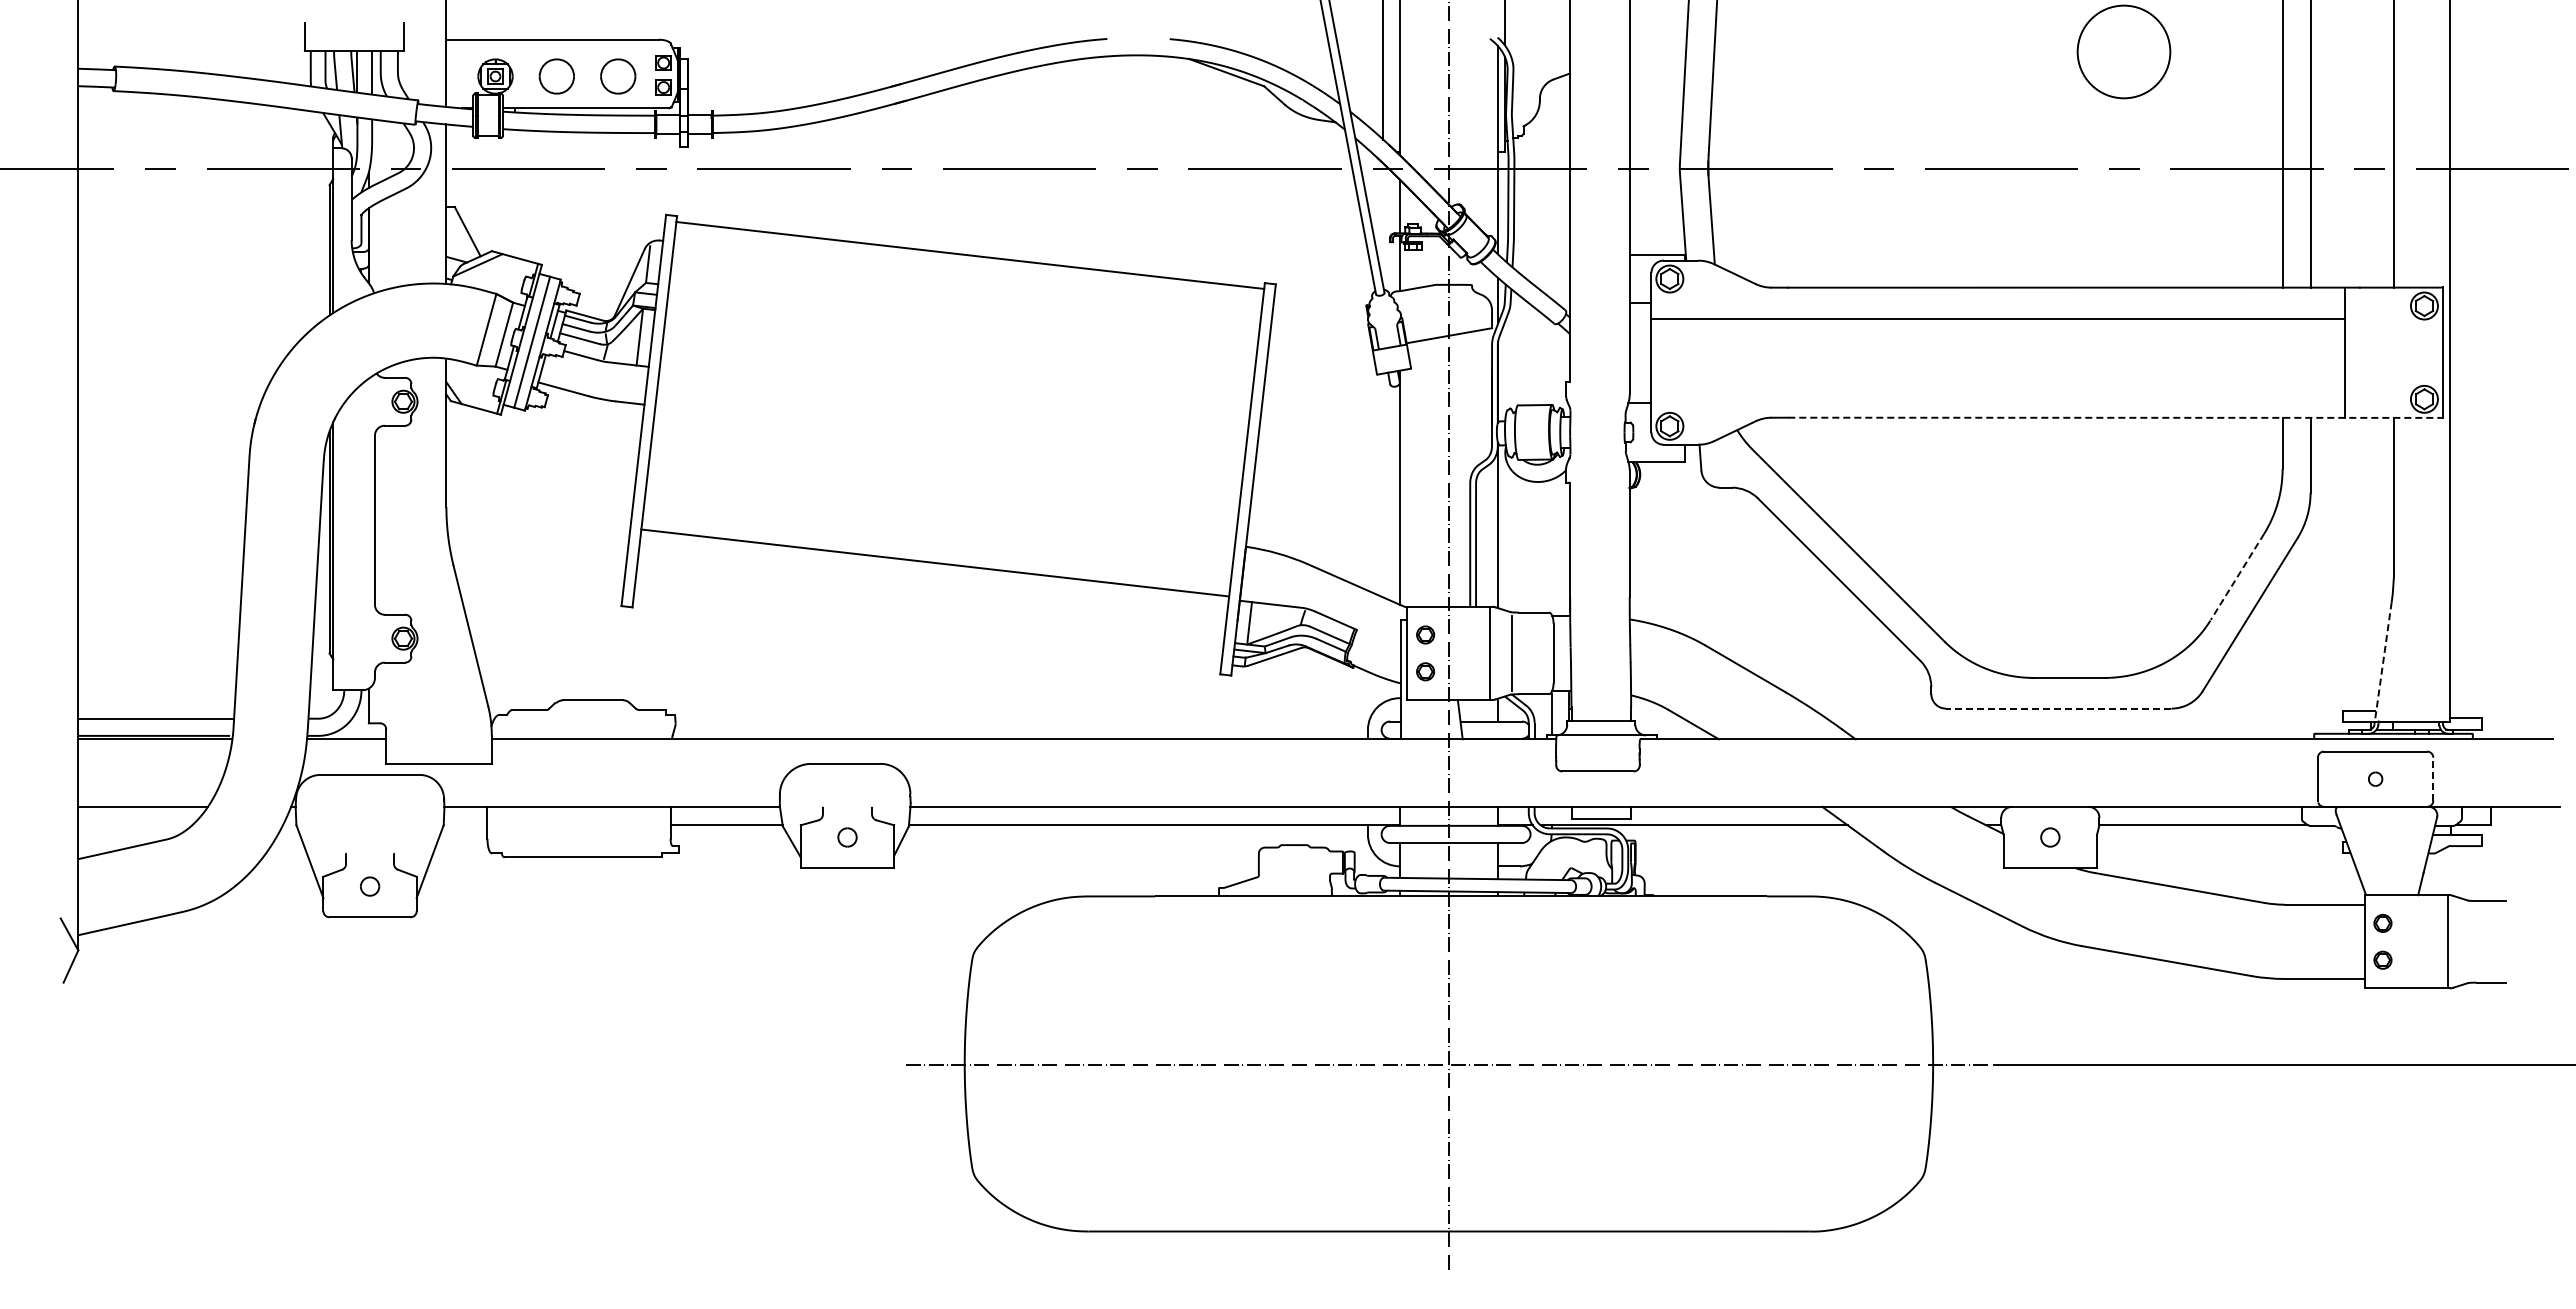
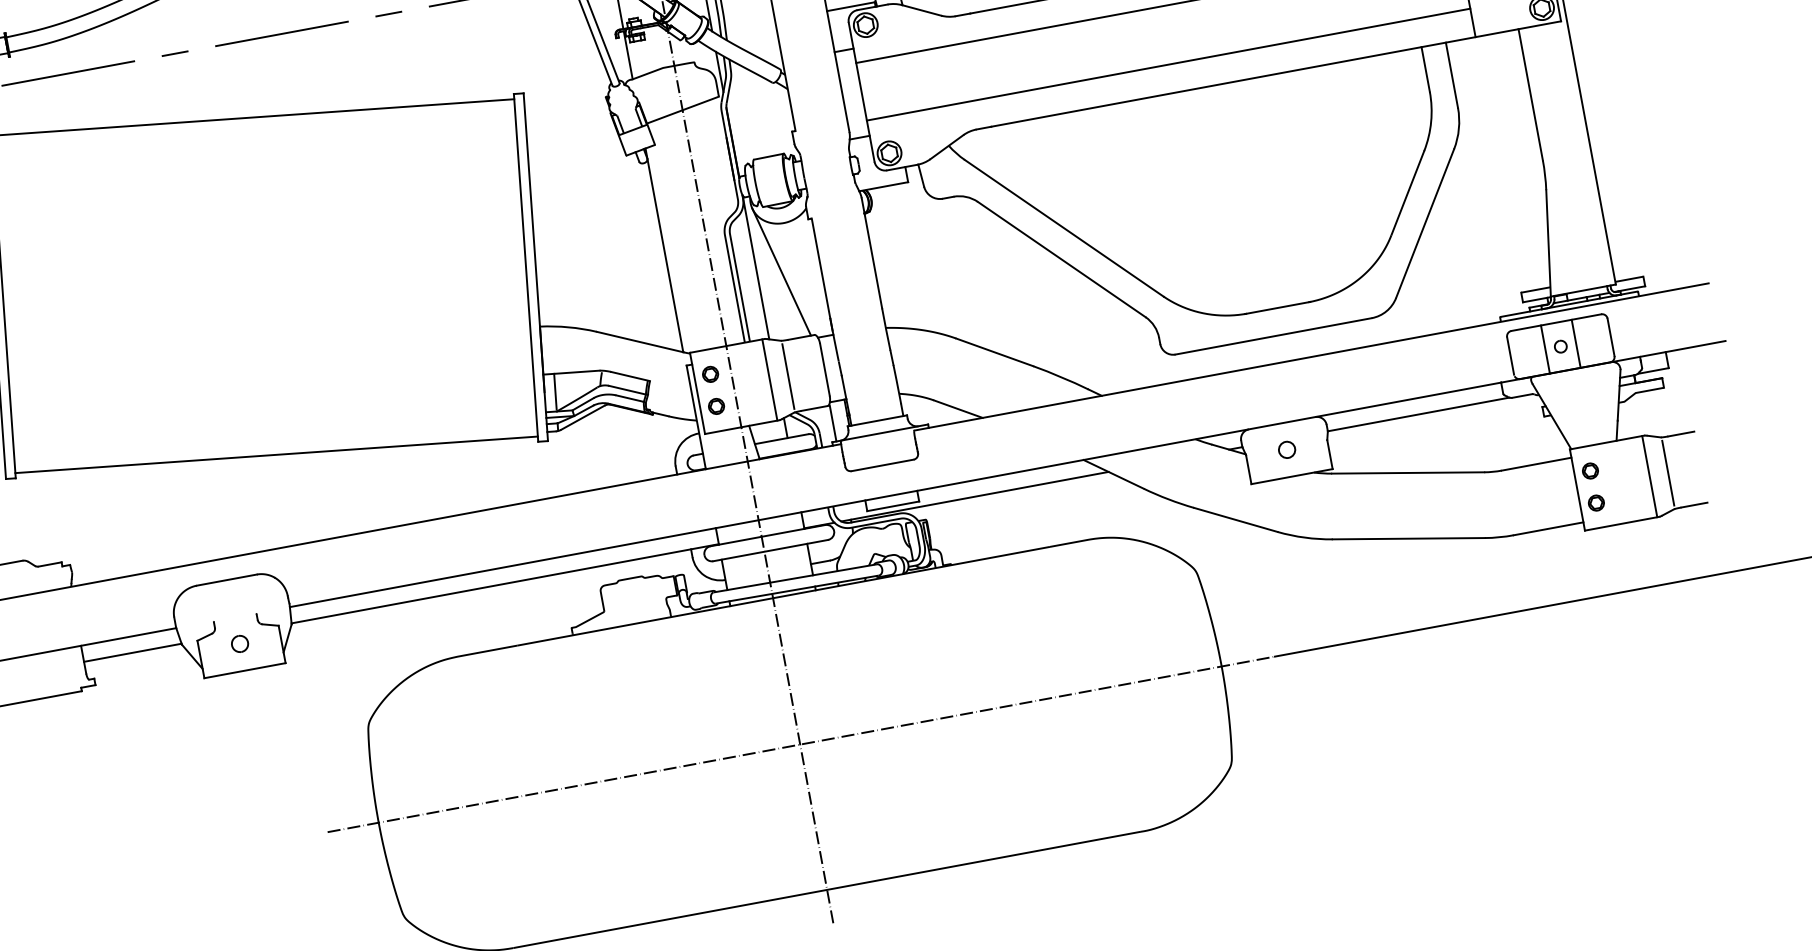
line: (1997, 385) -> (1168, 64), added
line: (2116, 417) -> (1276, 73), dashed -> solid
line: (1525, 535) -> (781, 271), added
line: (934, 562) -> (276, 454), moved
line: (2237, 576) -> (1407, 192), dashed -> solid
line: (2383, 663) -> (1549, 244), dashed -> solid
line: (2058, 708) -> (1273, 336), dashed -> solid
line: (2357, 778) -> (1544, 348), added
line: (2393, 778) -> (1576, 343), added
line: (2433, 778) -> (1611, 336), dashed -> solid
line: (2468, 941) -> (1667, 472), added

